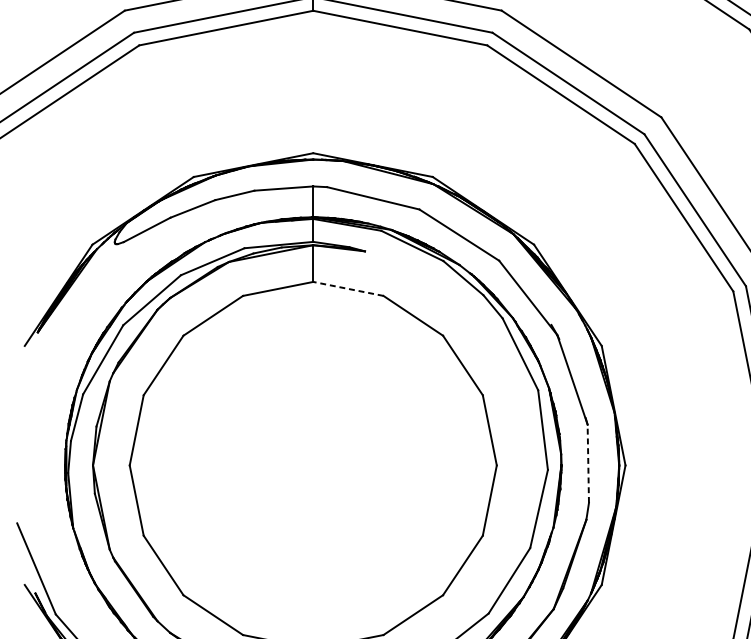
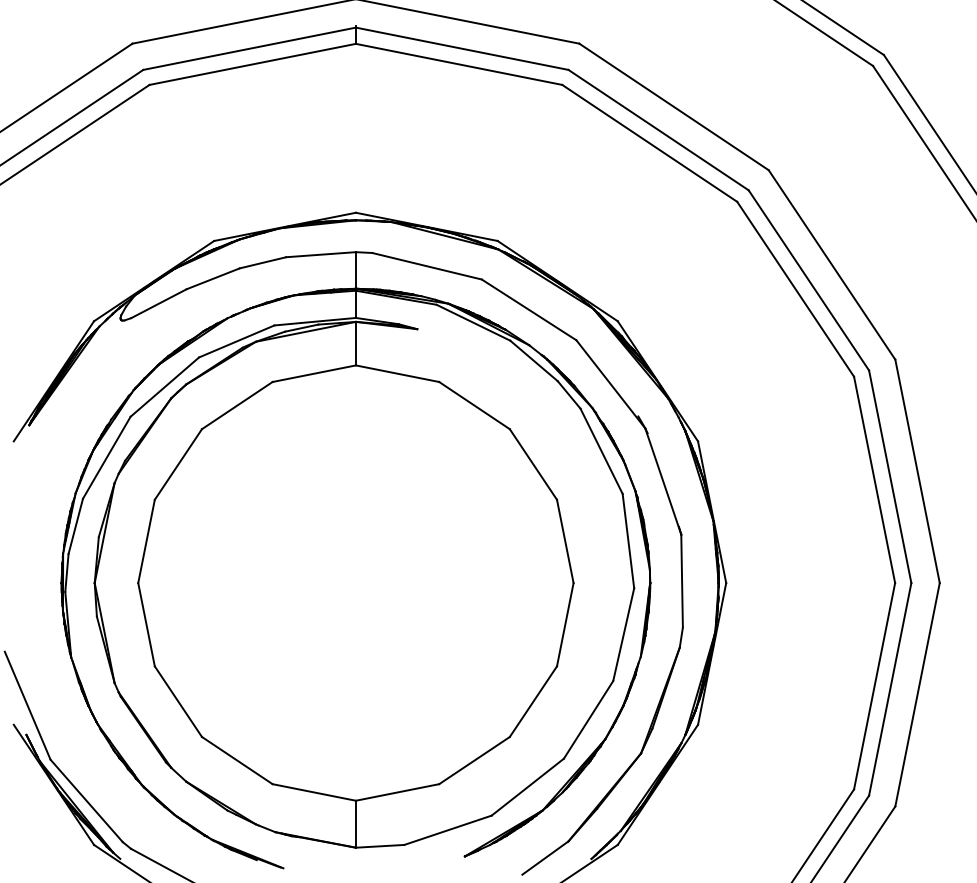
line: (348, 288) -> (397, 373), dashed -> solid
line: (588, 463) -> (682, 580), dashed -> solid

